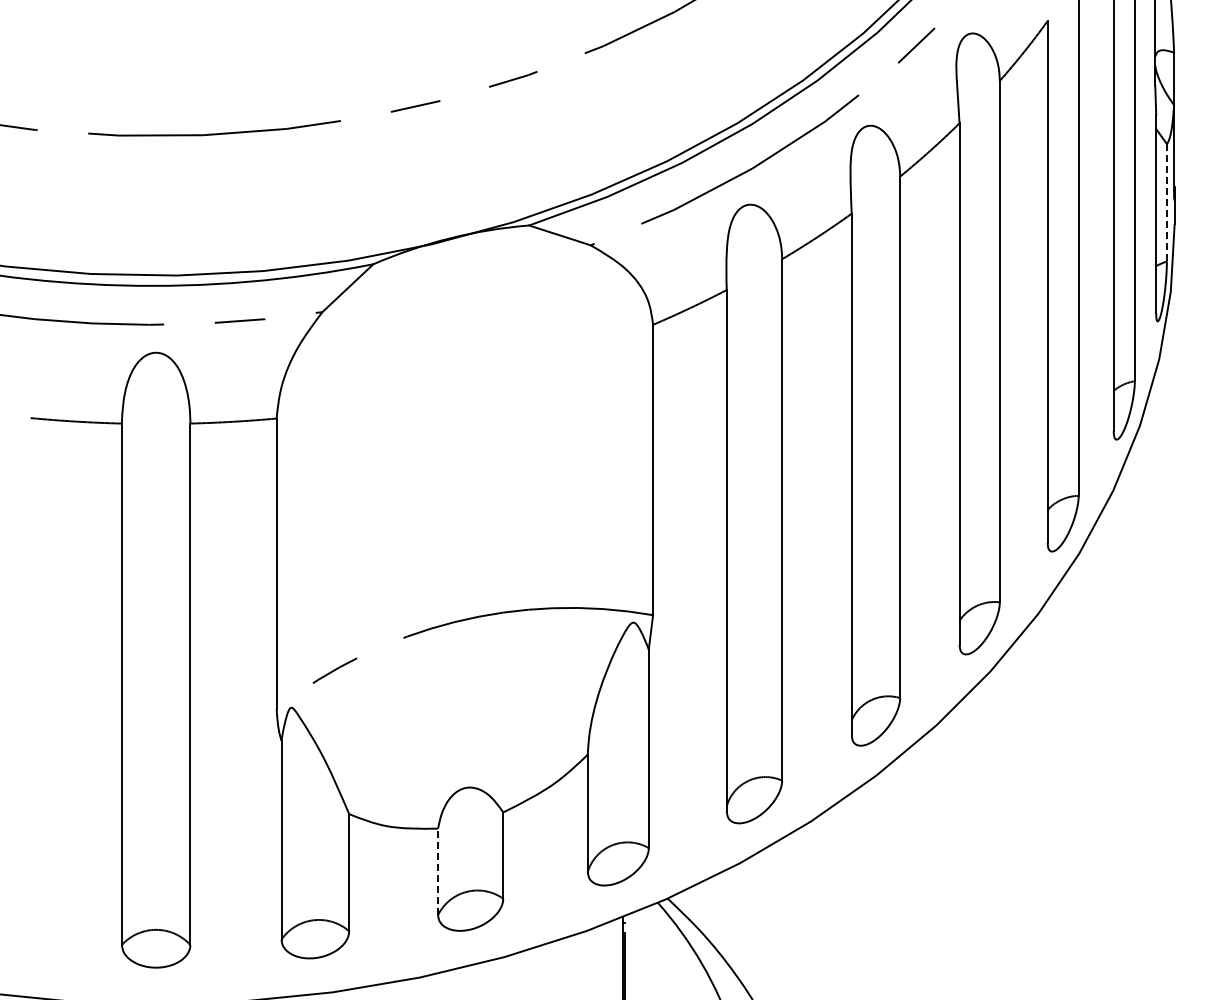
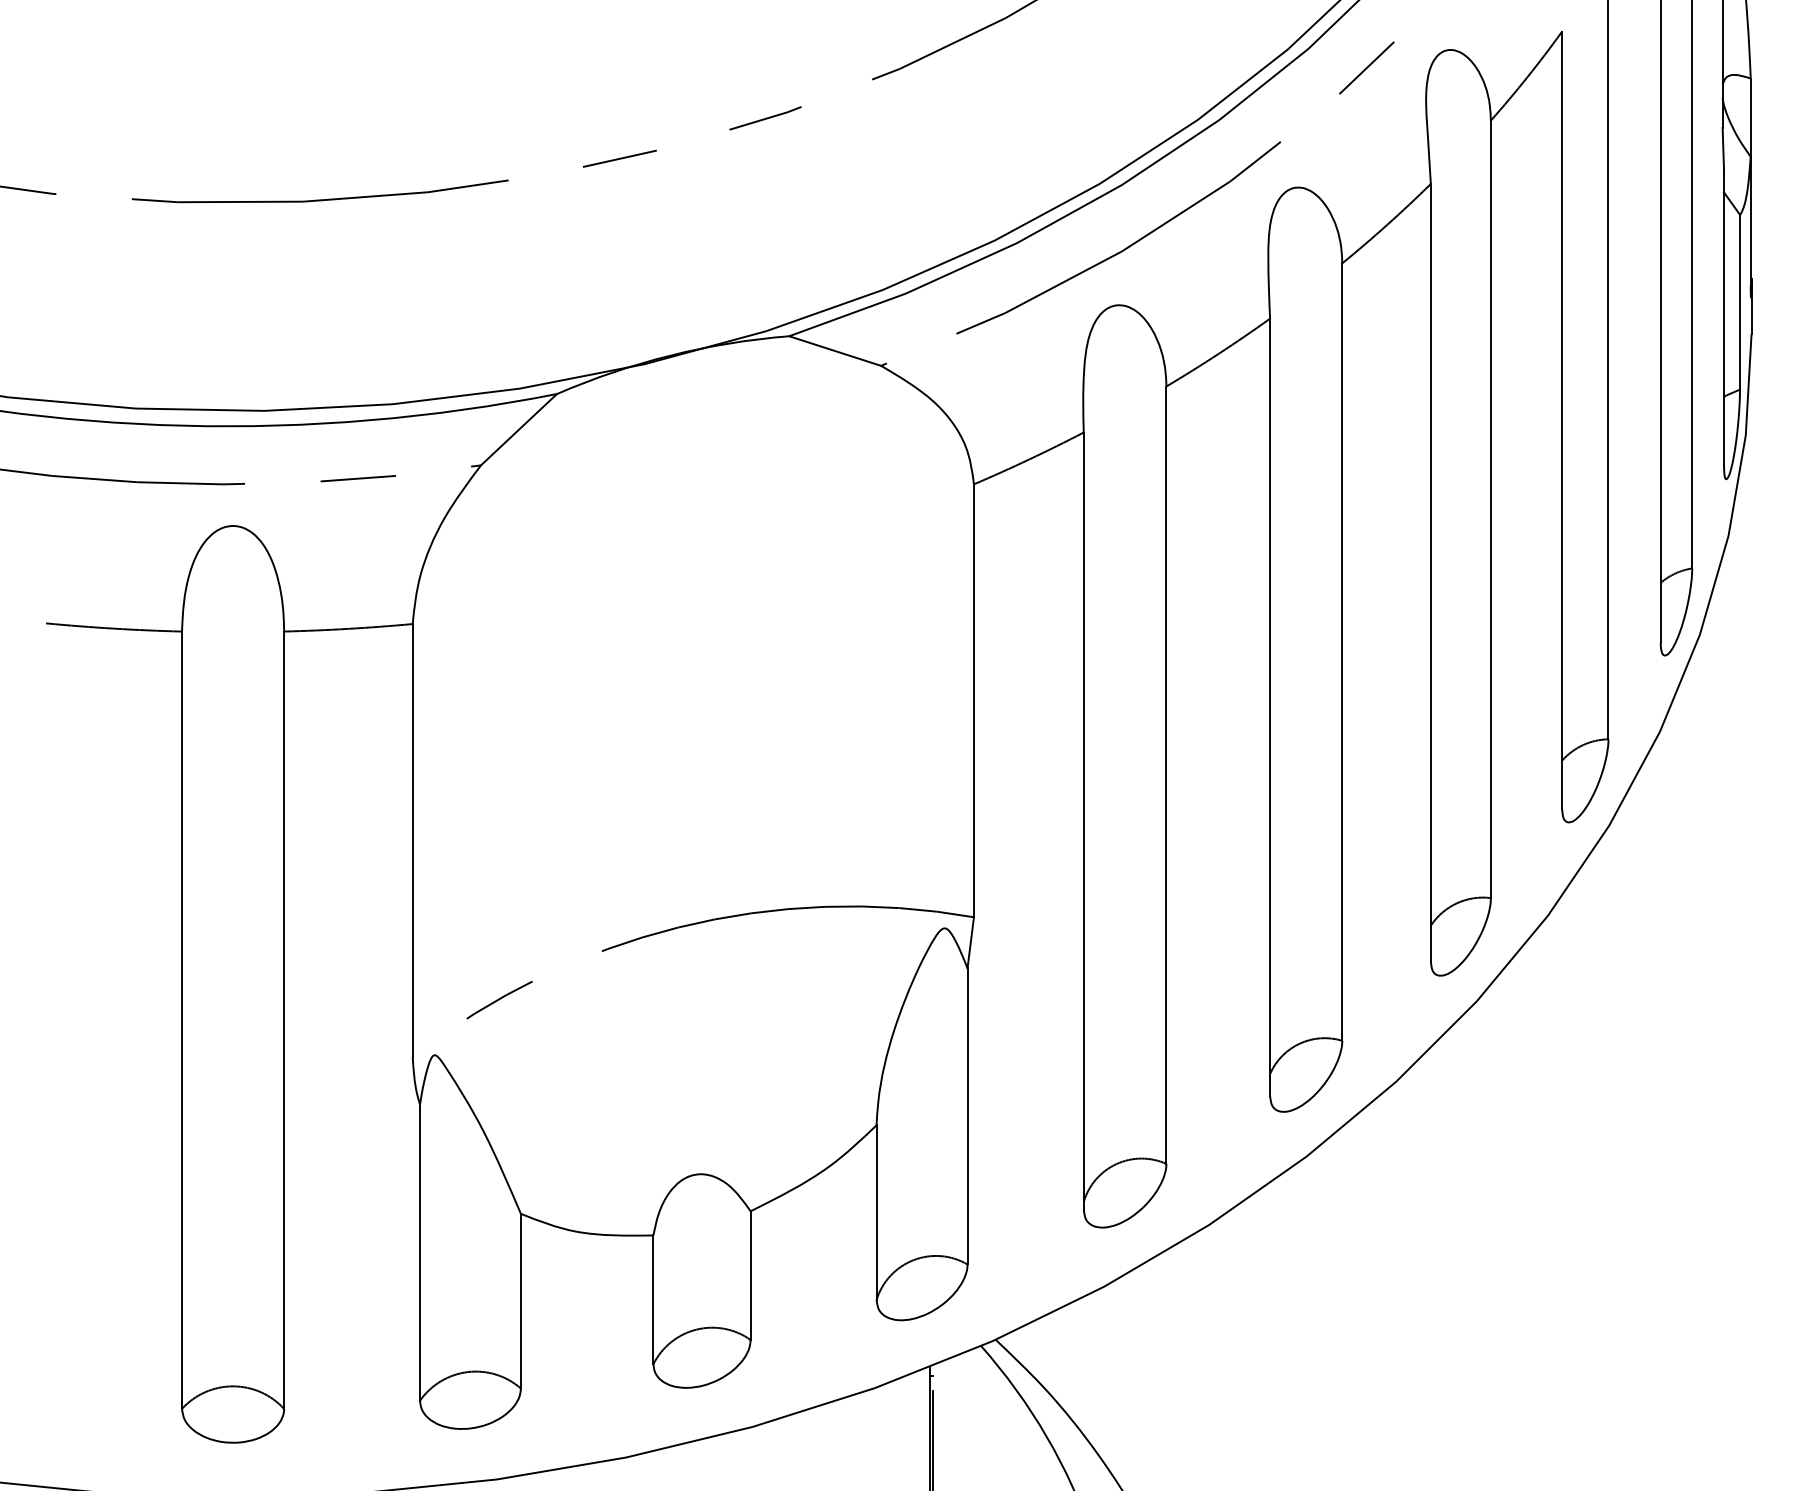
line: (1166, 202) -> (1739, 301), dashed -> solid
line: (438, 871) -> (654, 1299), dashed -> solid

